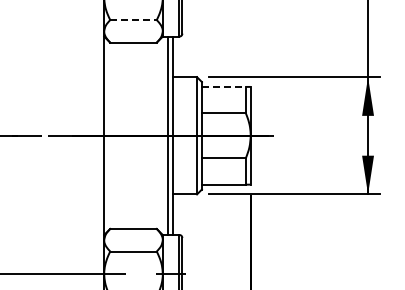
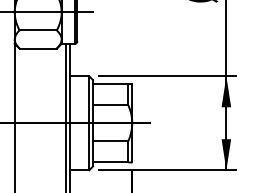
line: (134, 20) -> (39, 30), dashed -> solid
line: (223, 86) -> (110, 83), dashed -> solid

